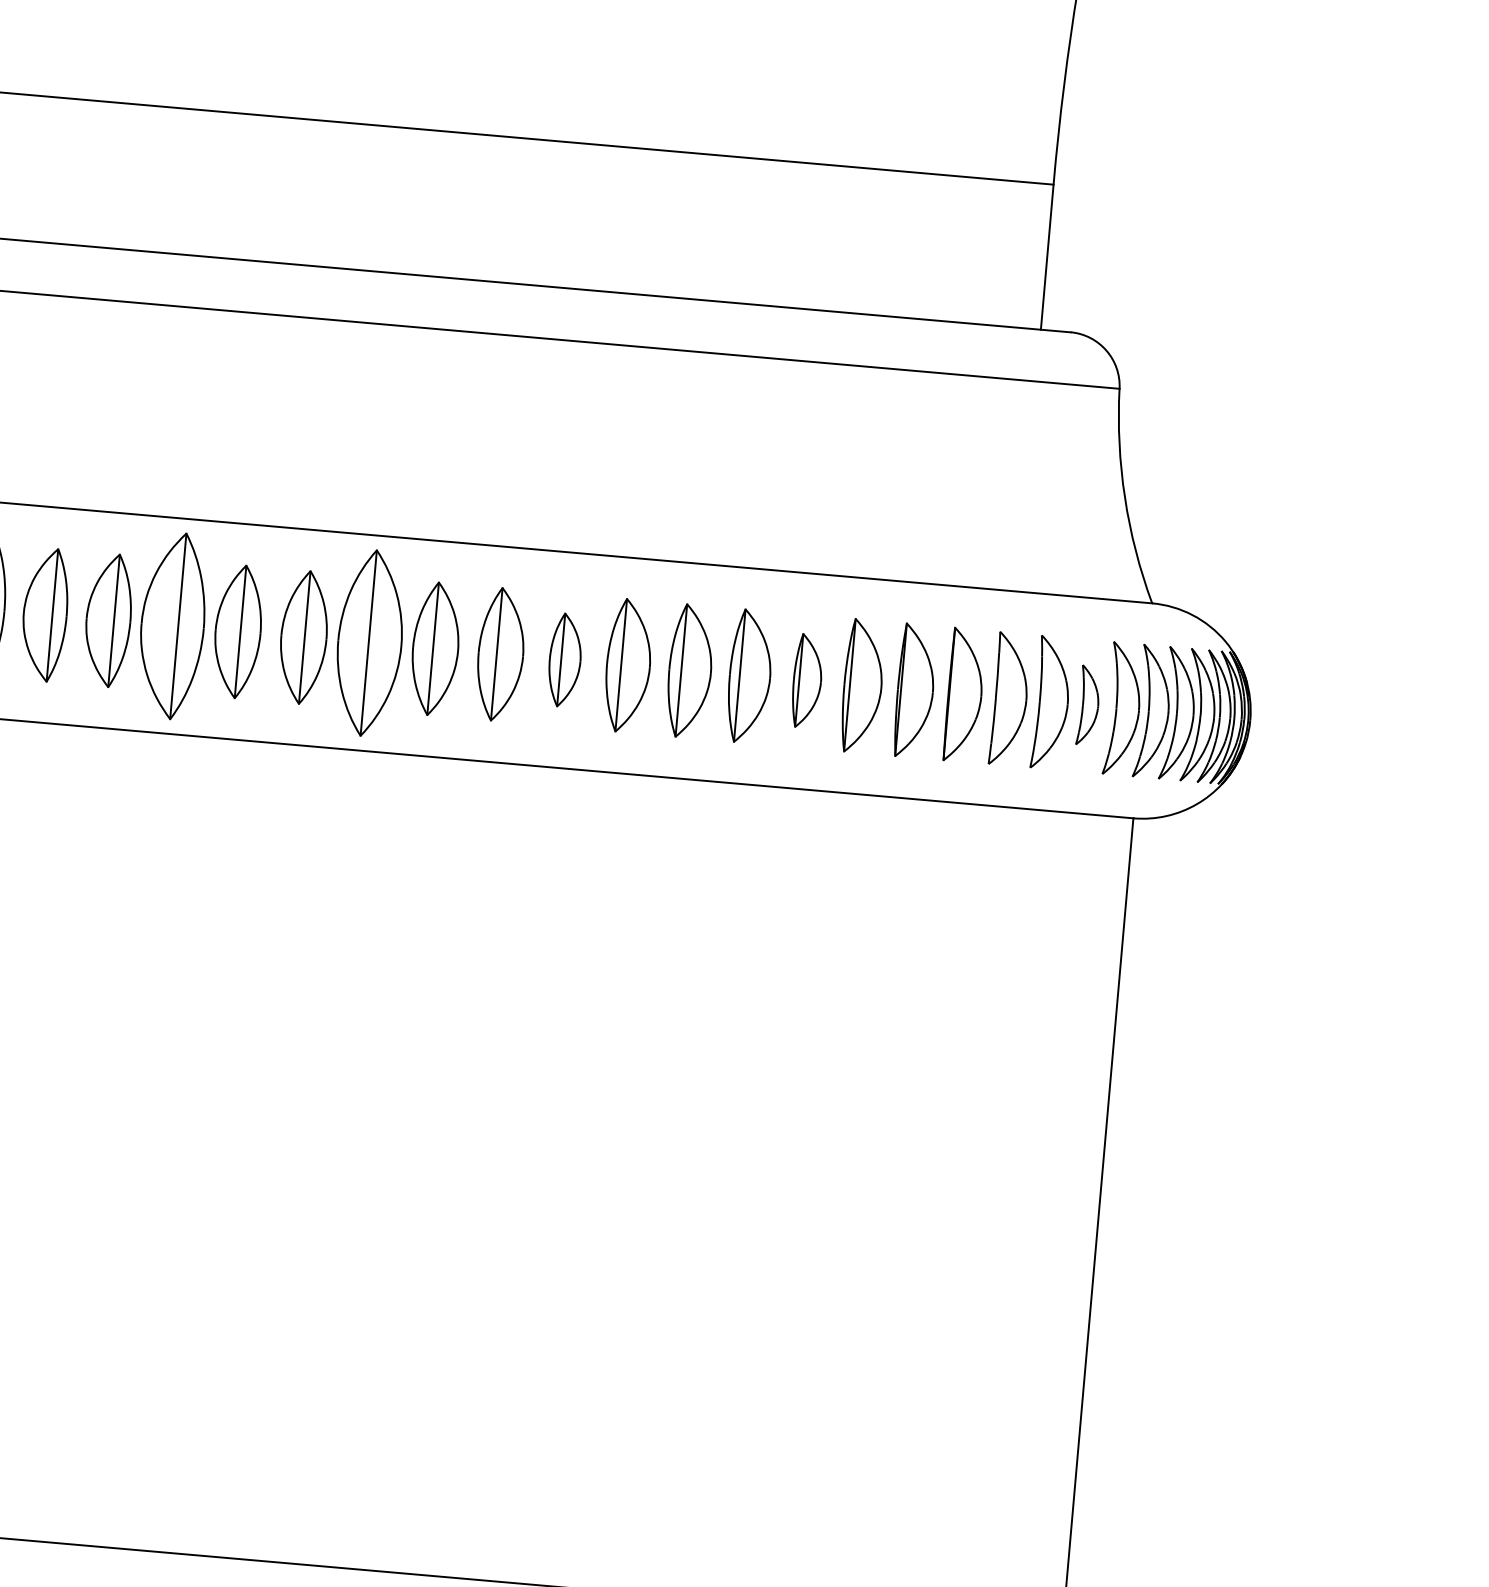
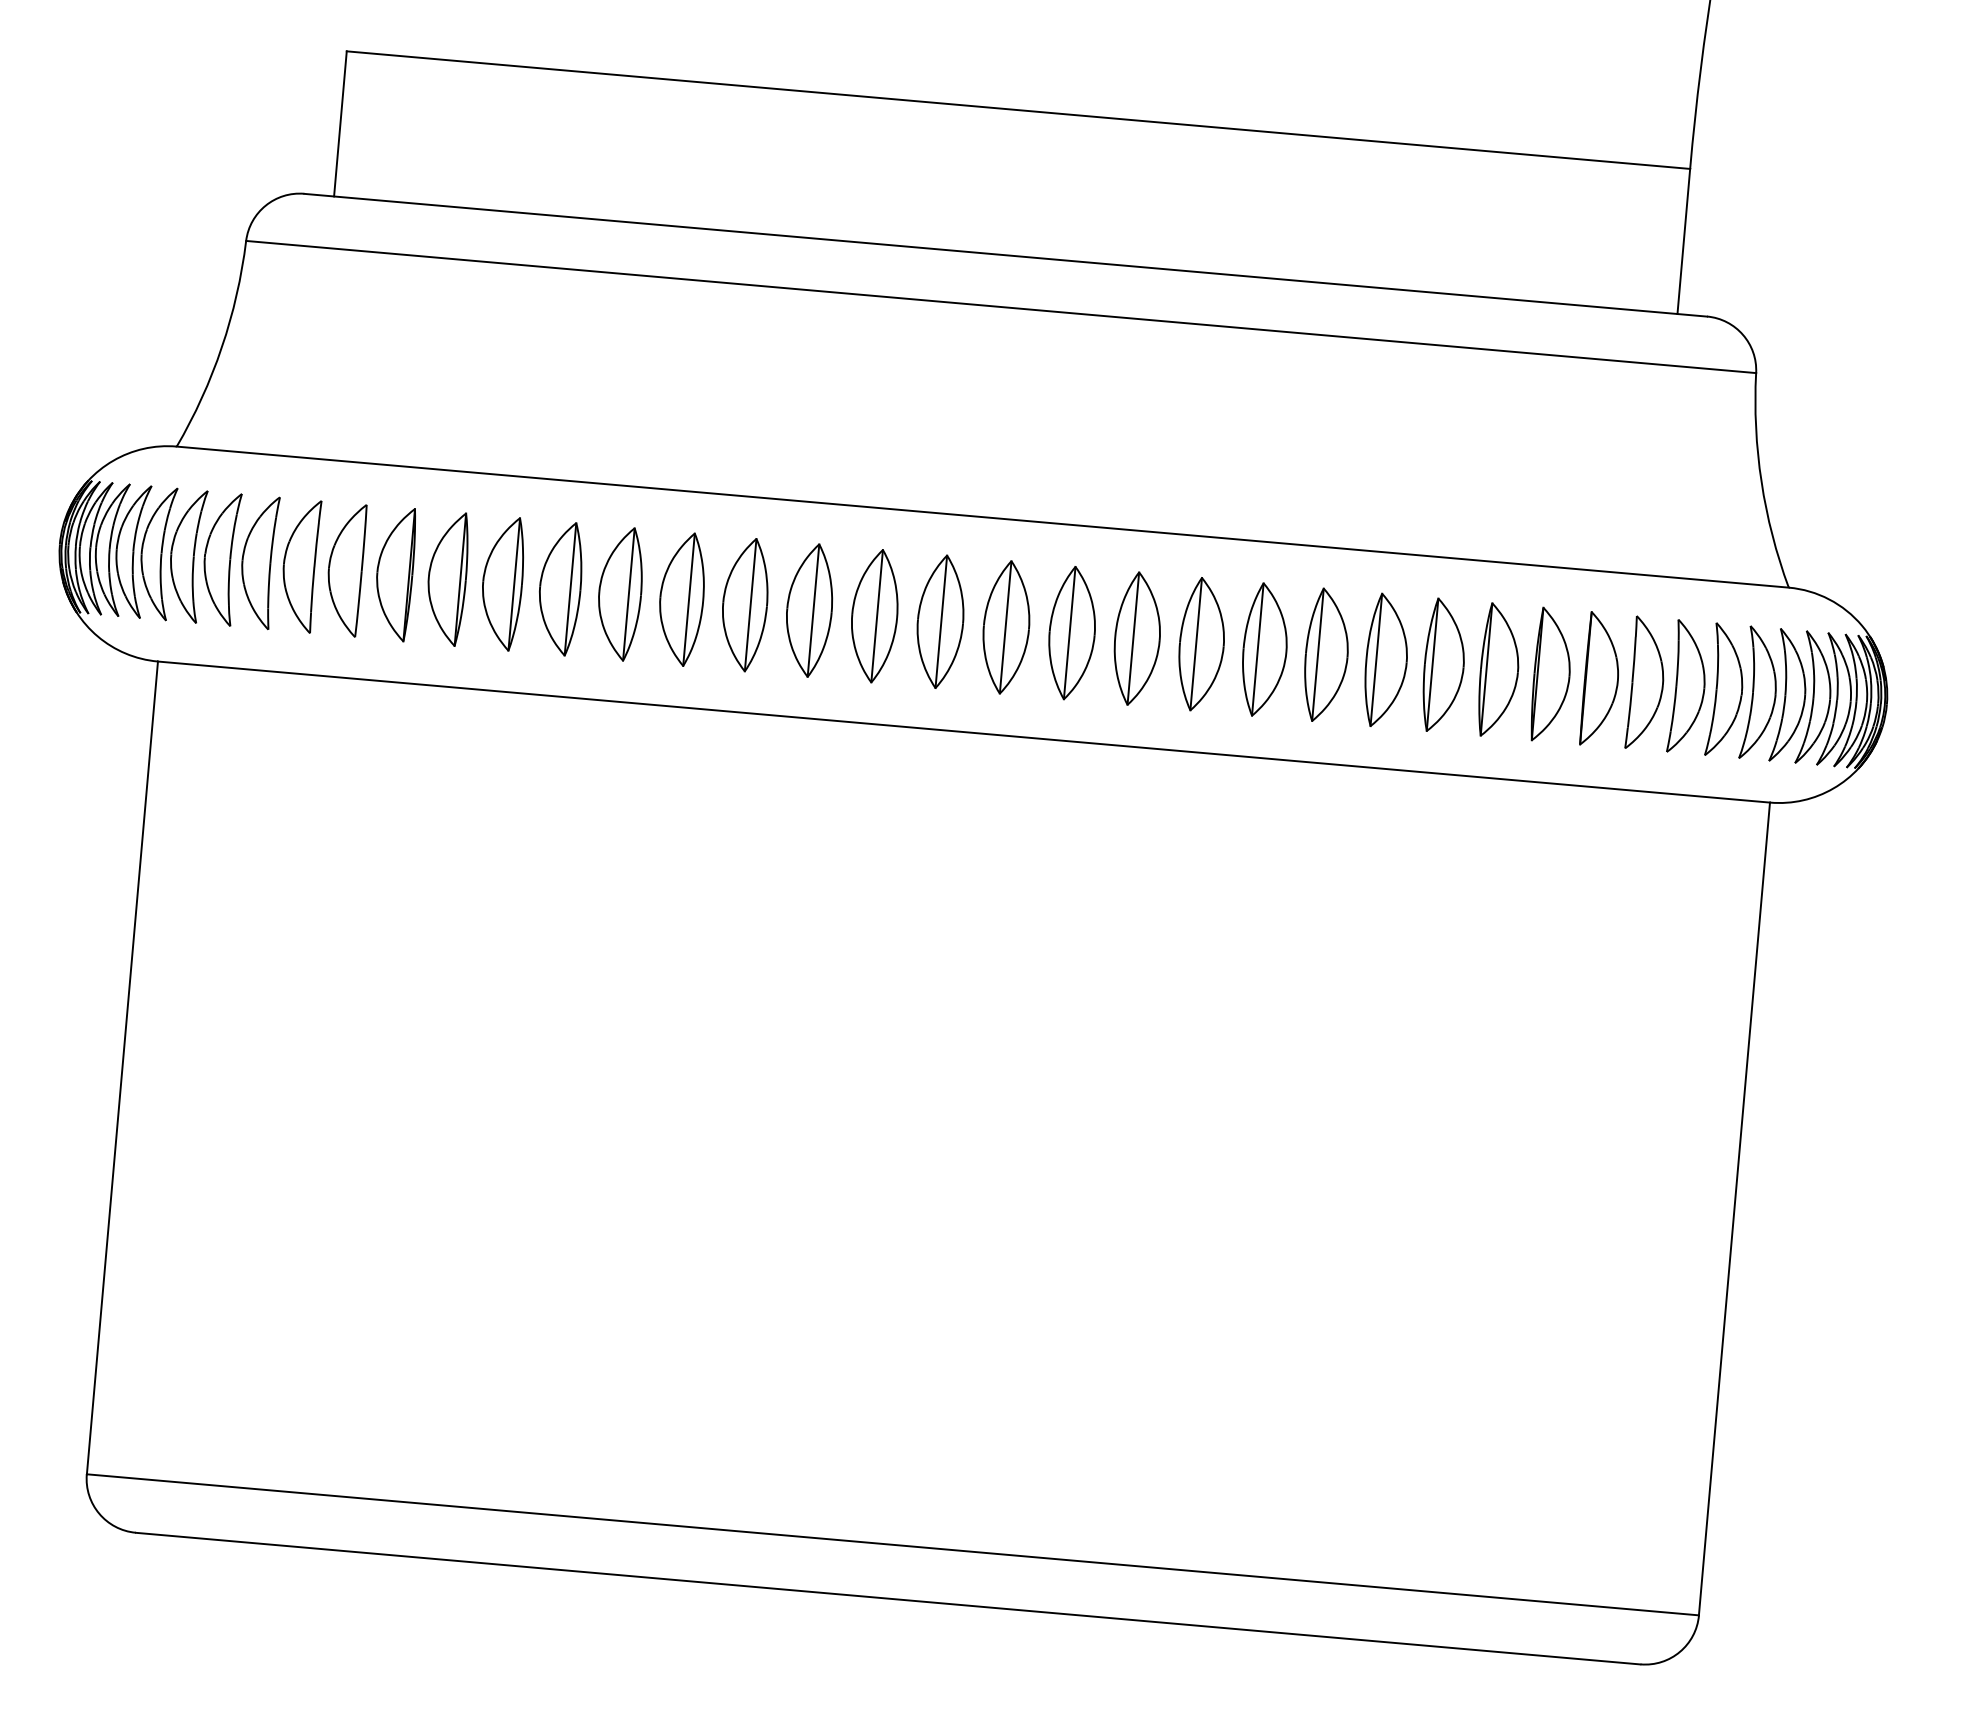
part: (172, 626) -> (809, 610), size x0.71
part: (369, 643) -> (1006, 627), size x0.71
part: (564, 660) -> (1201, 644), size x1.43
part: (806, 680) -> (1443, 664), size x1.43
part: (1086, 704) -> (1723, 688), size x1.67

